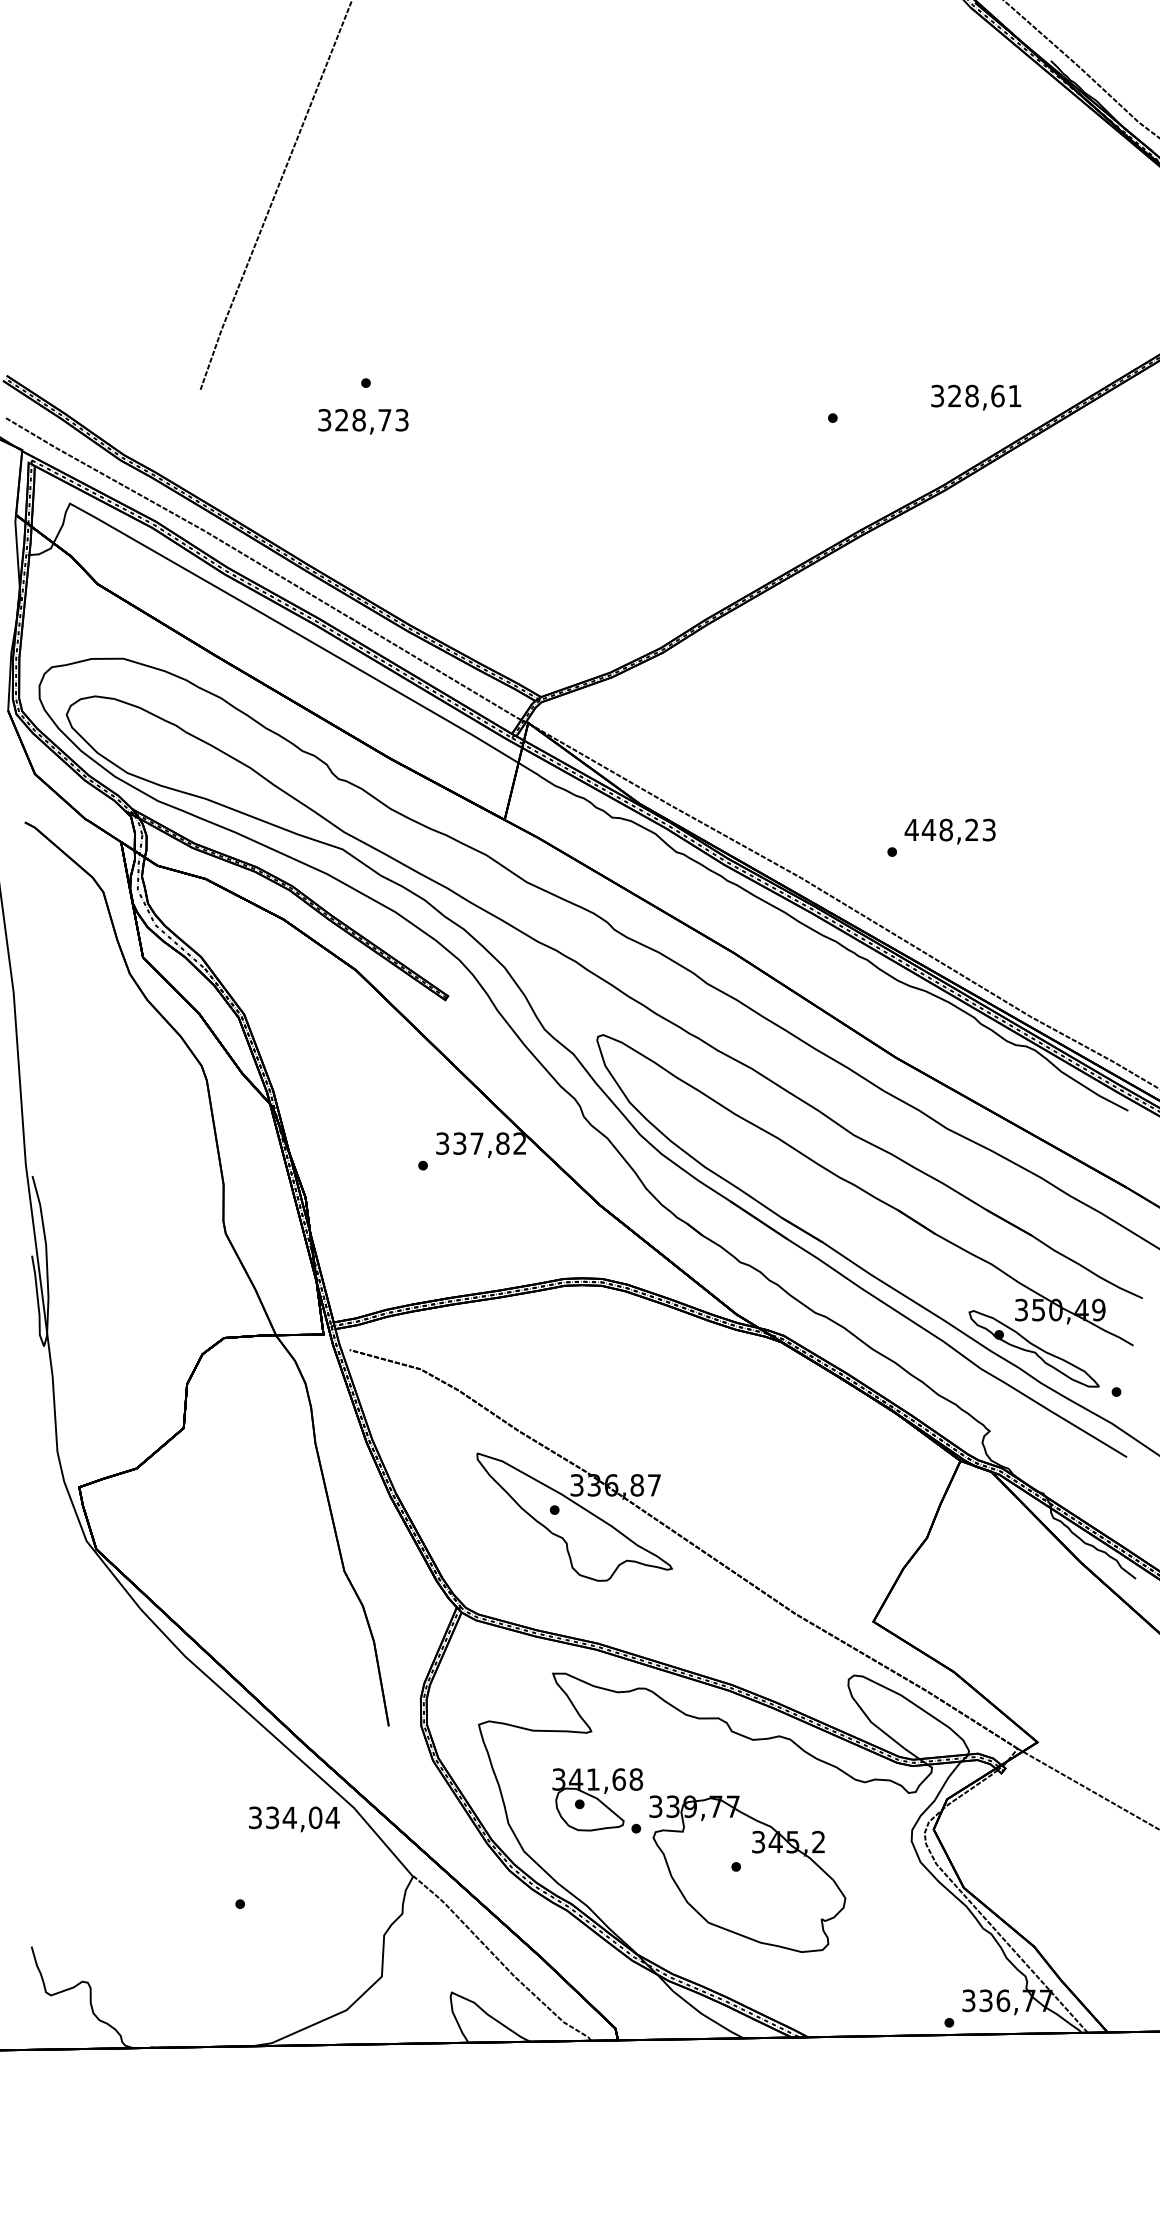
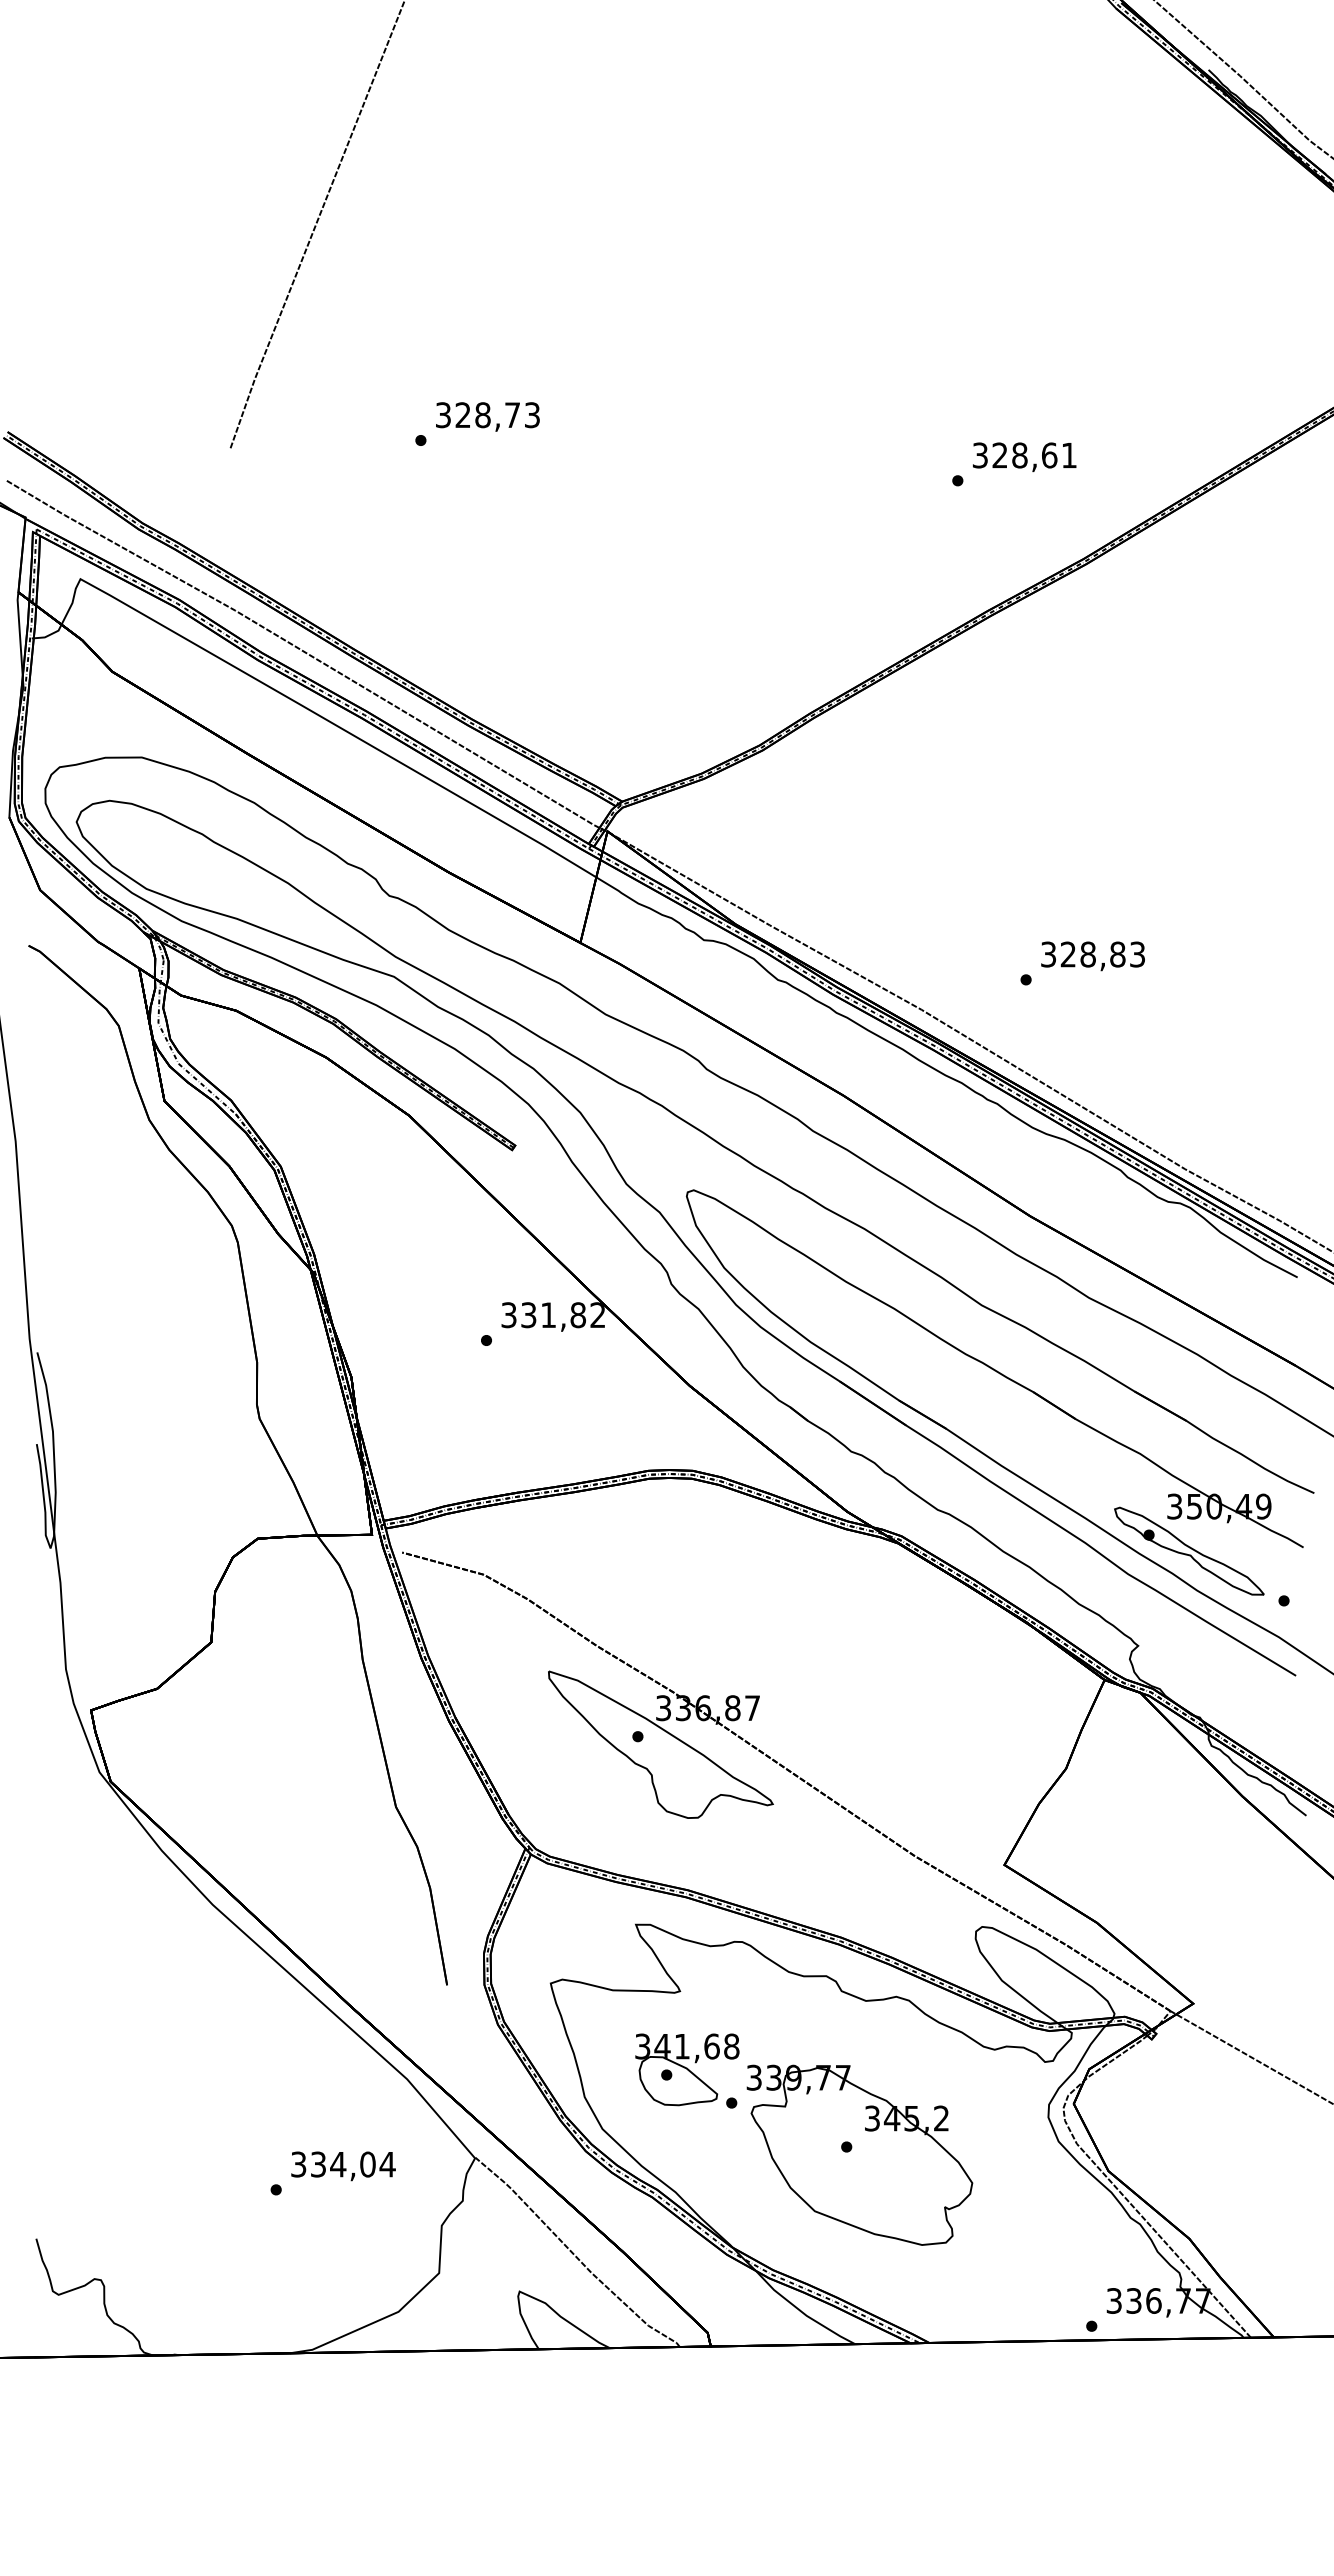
text: (976, 397) -> (1024, 456), moved
text: (363, 421) -> (487, 416), moved
text: (941, 830) -> (1082, 954), 448,23 -> 328,83
text: (476, 1143) -> (548, 1314), 337,82 -> 331,82
text: (294, 1819) -> (343, 2166), moved

